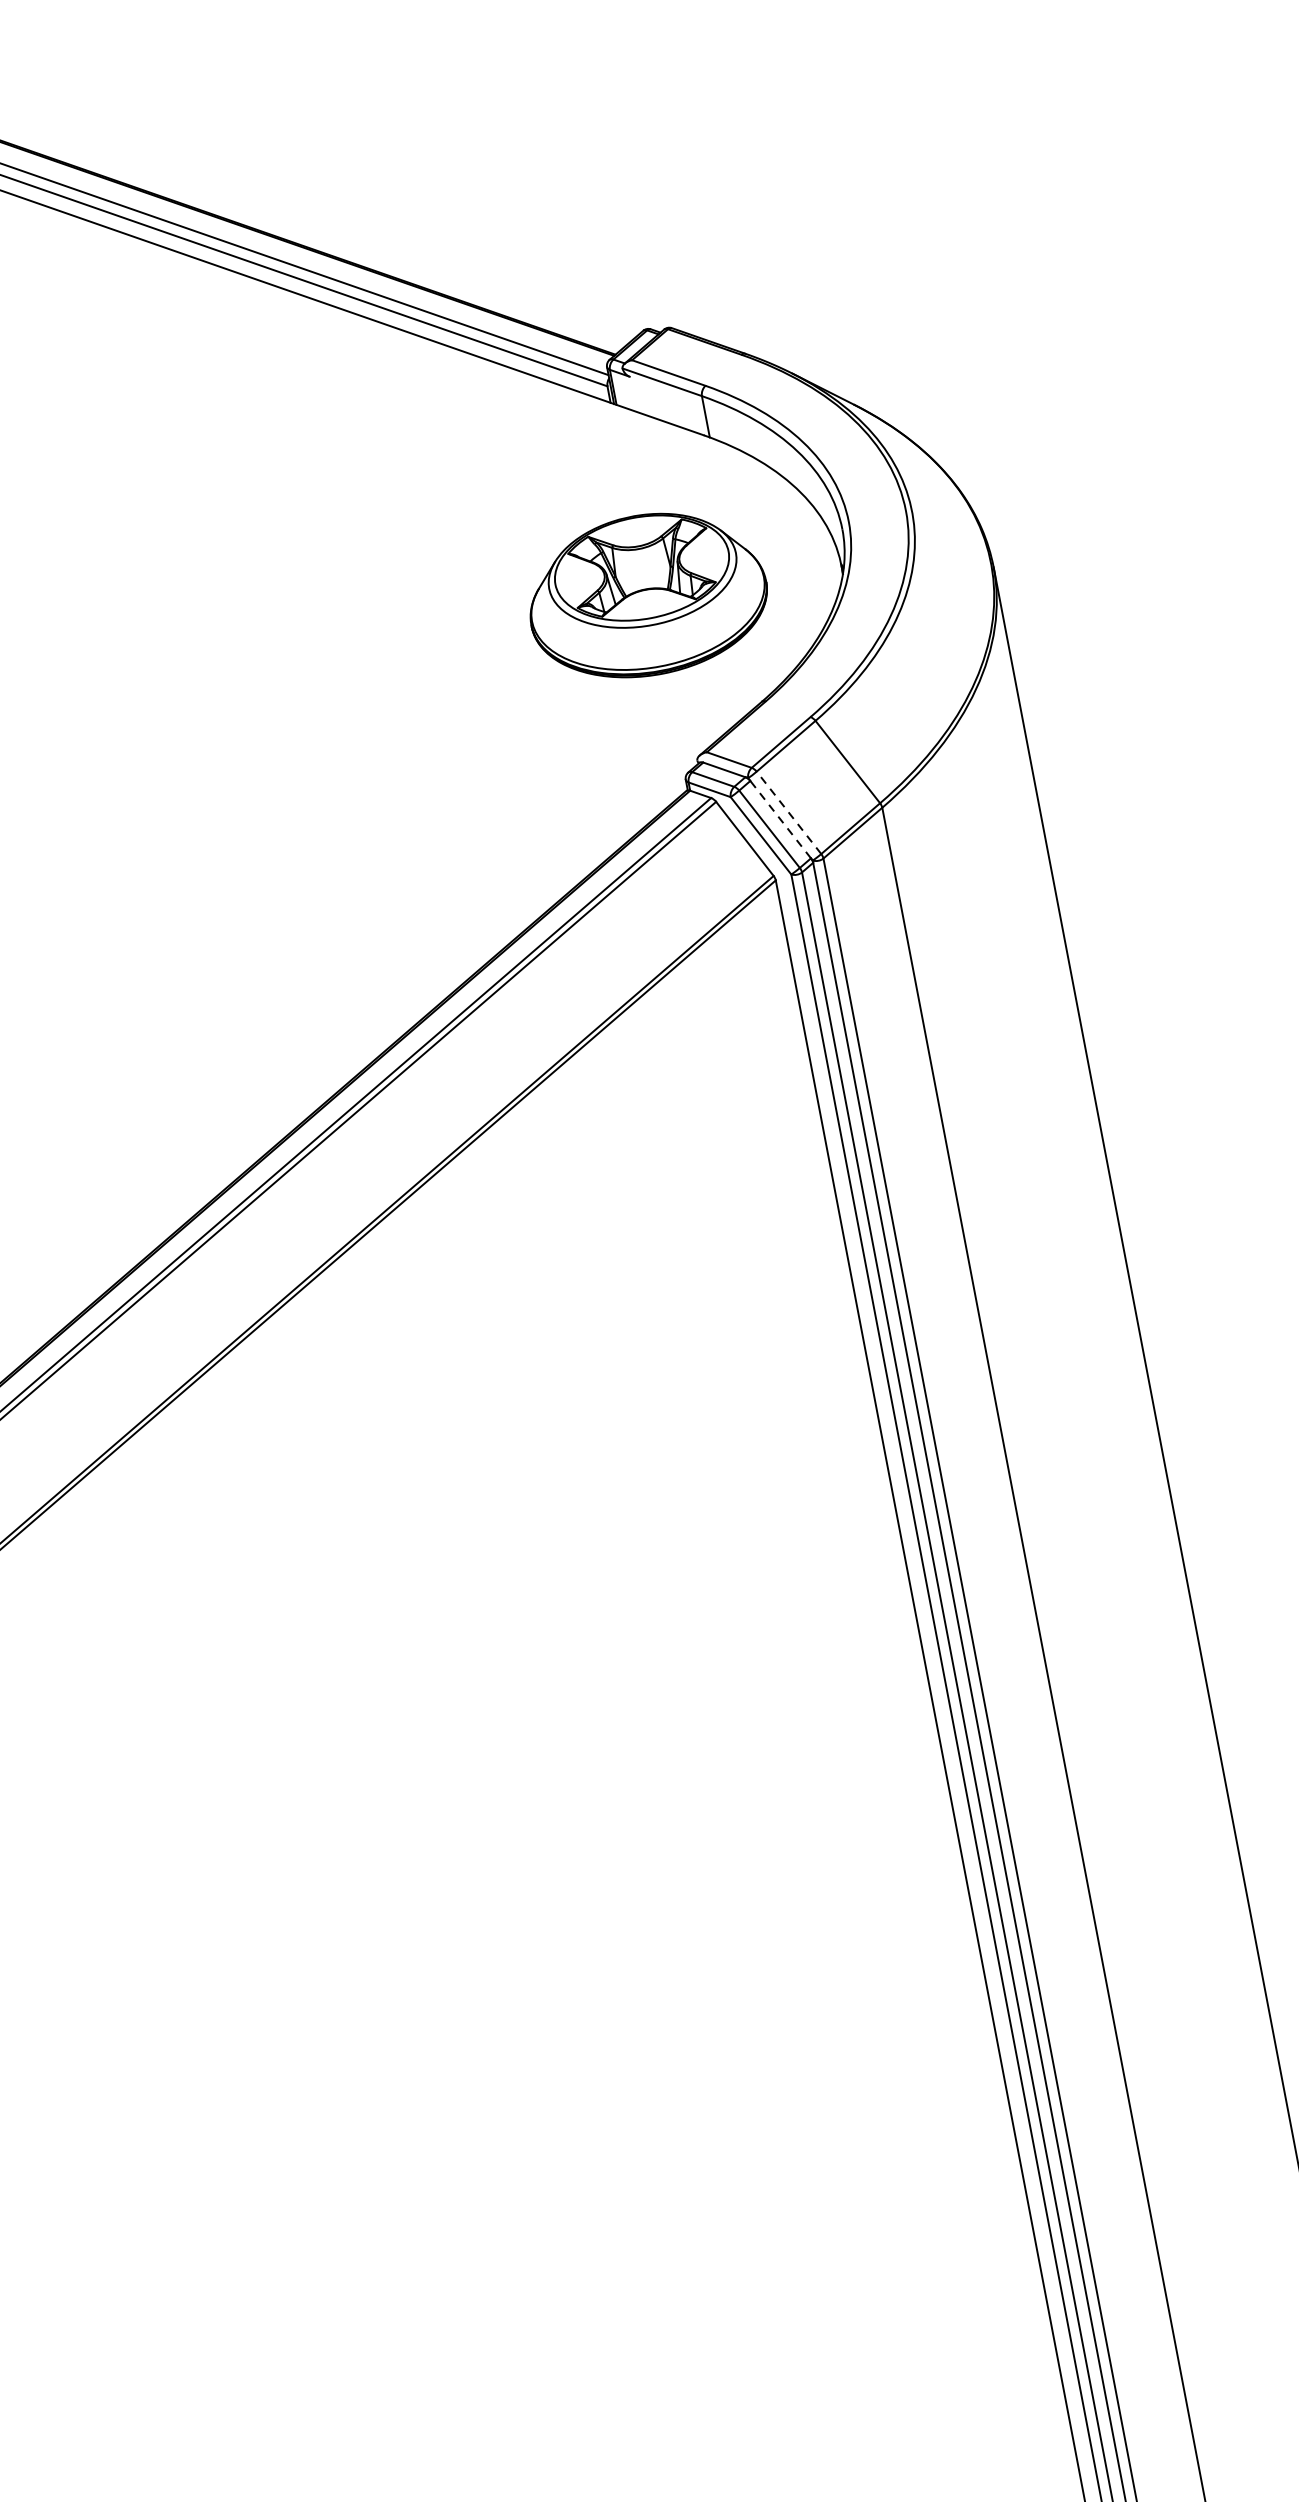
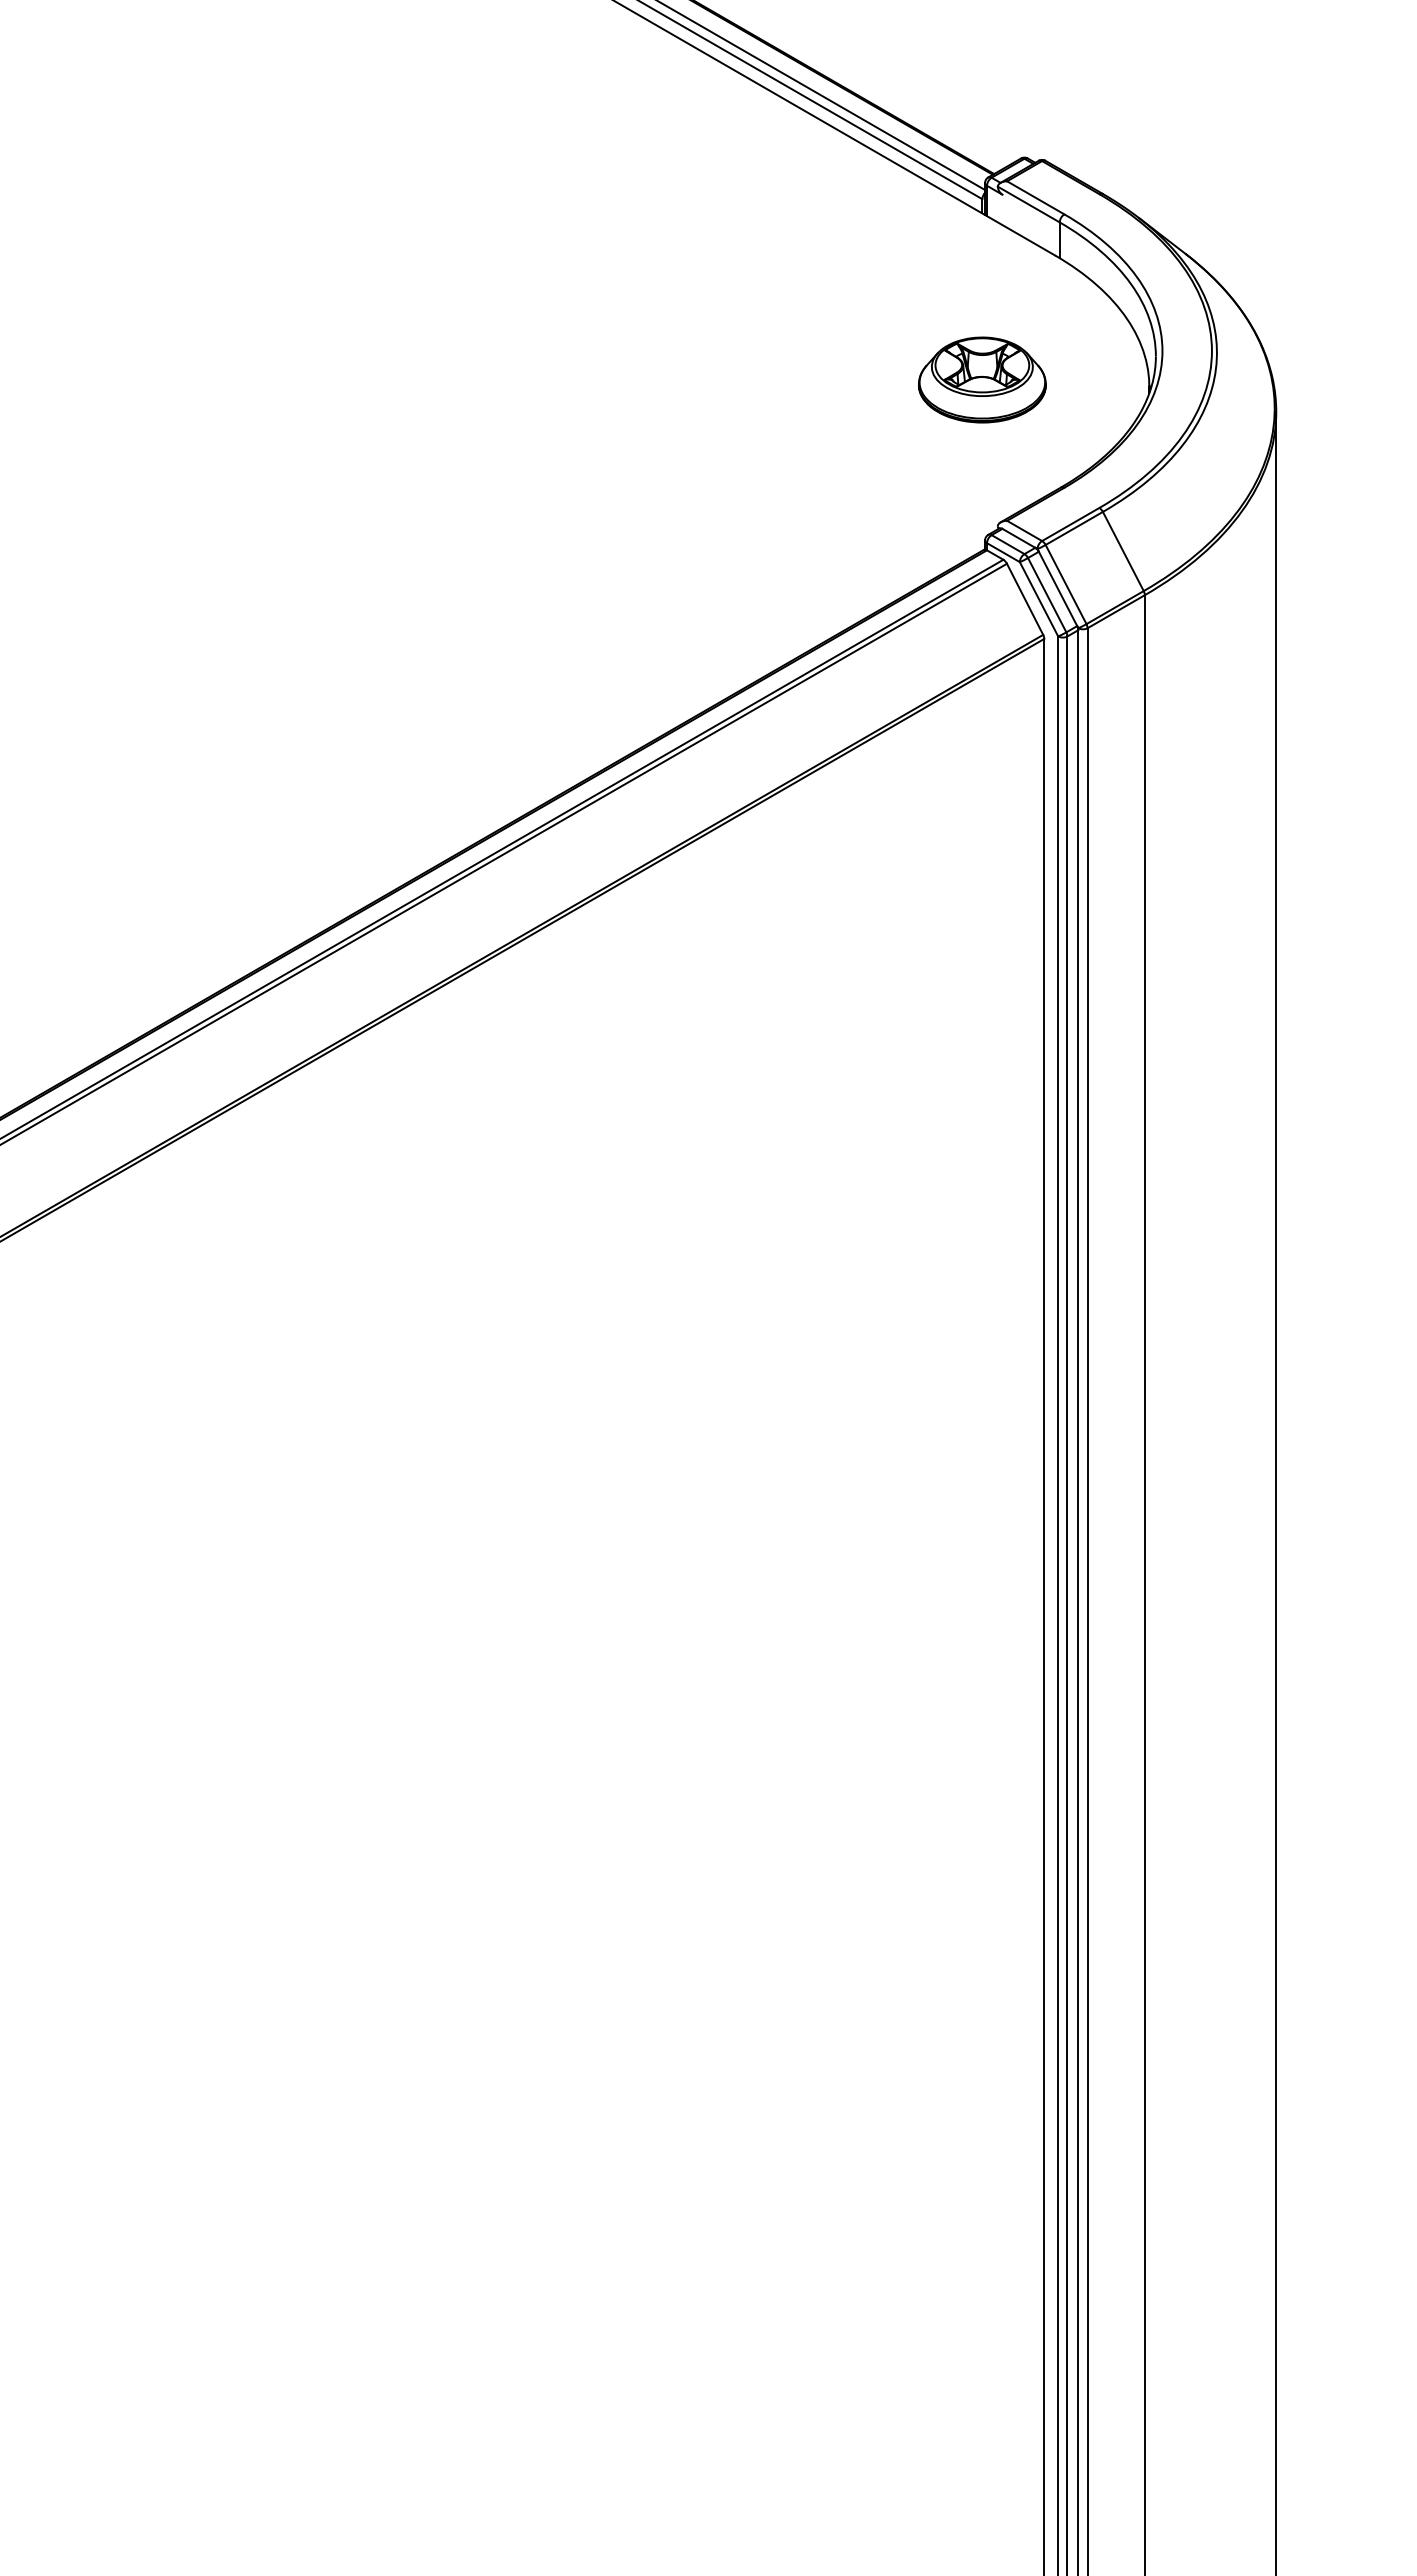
part: (647, 594) -> (982, 379), size x0.62
line: (789, 812) -> (1066, 584), dashed -> solid
line: (781, 819) -> (1058, 588), dashed -> solid

